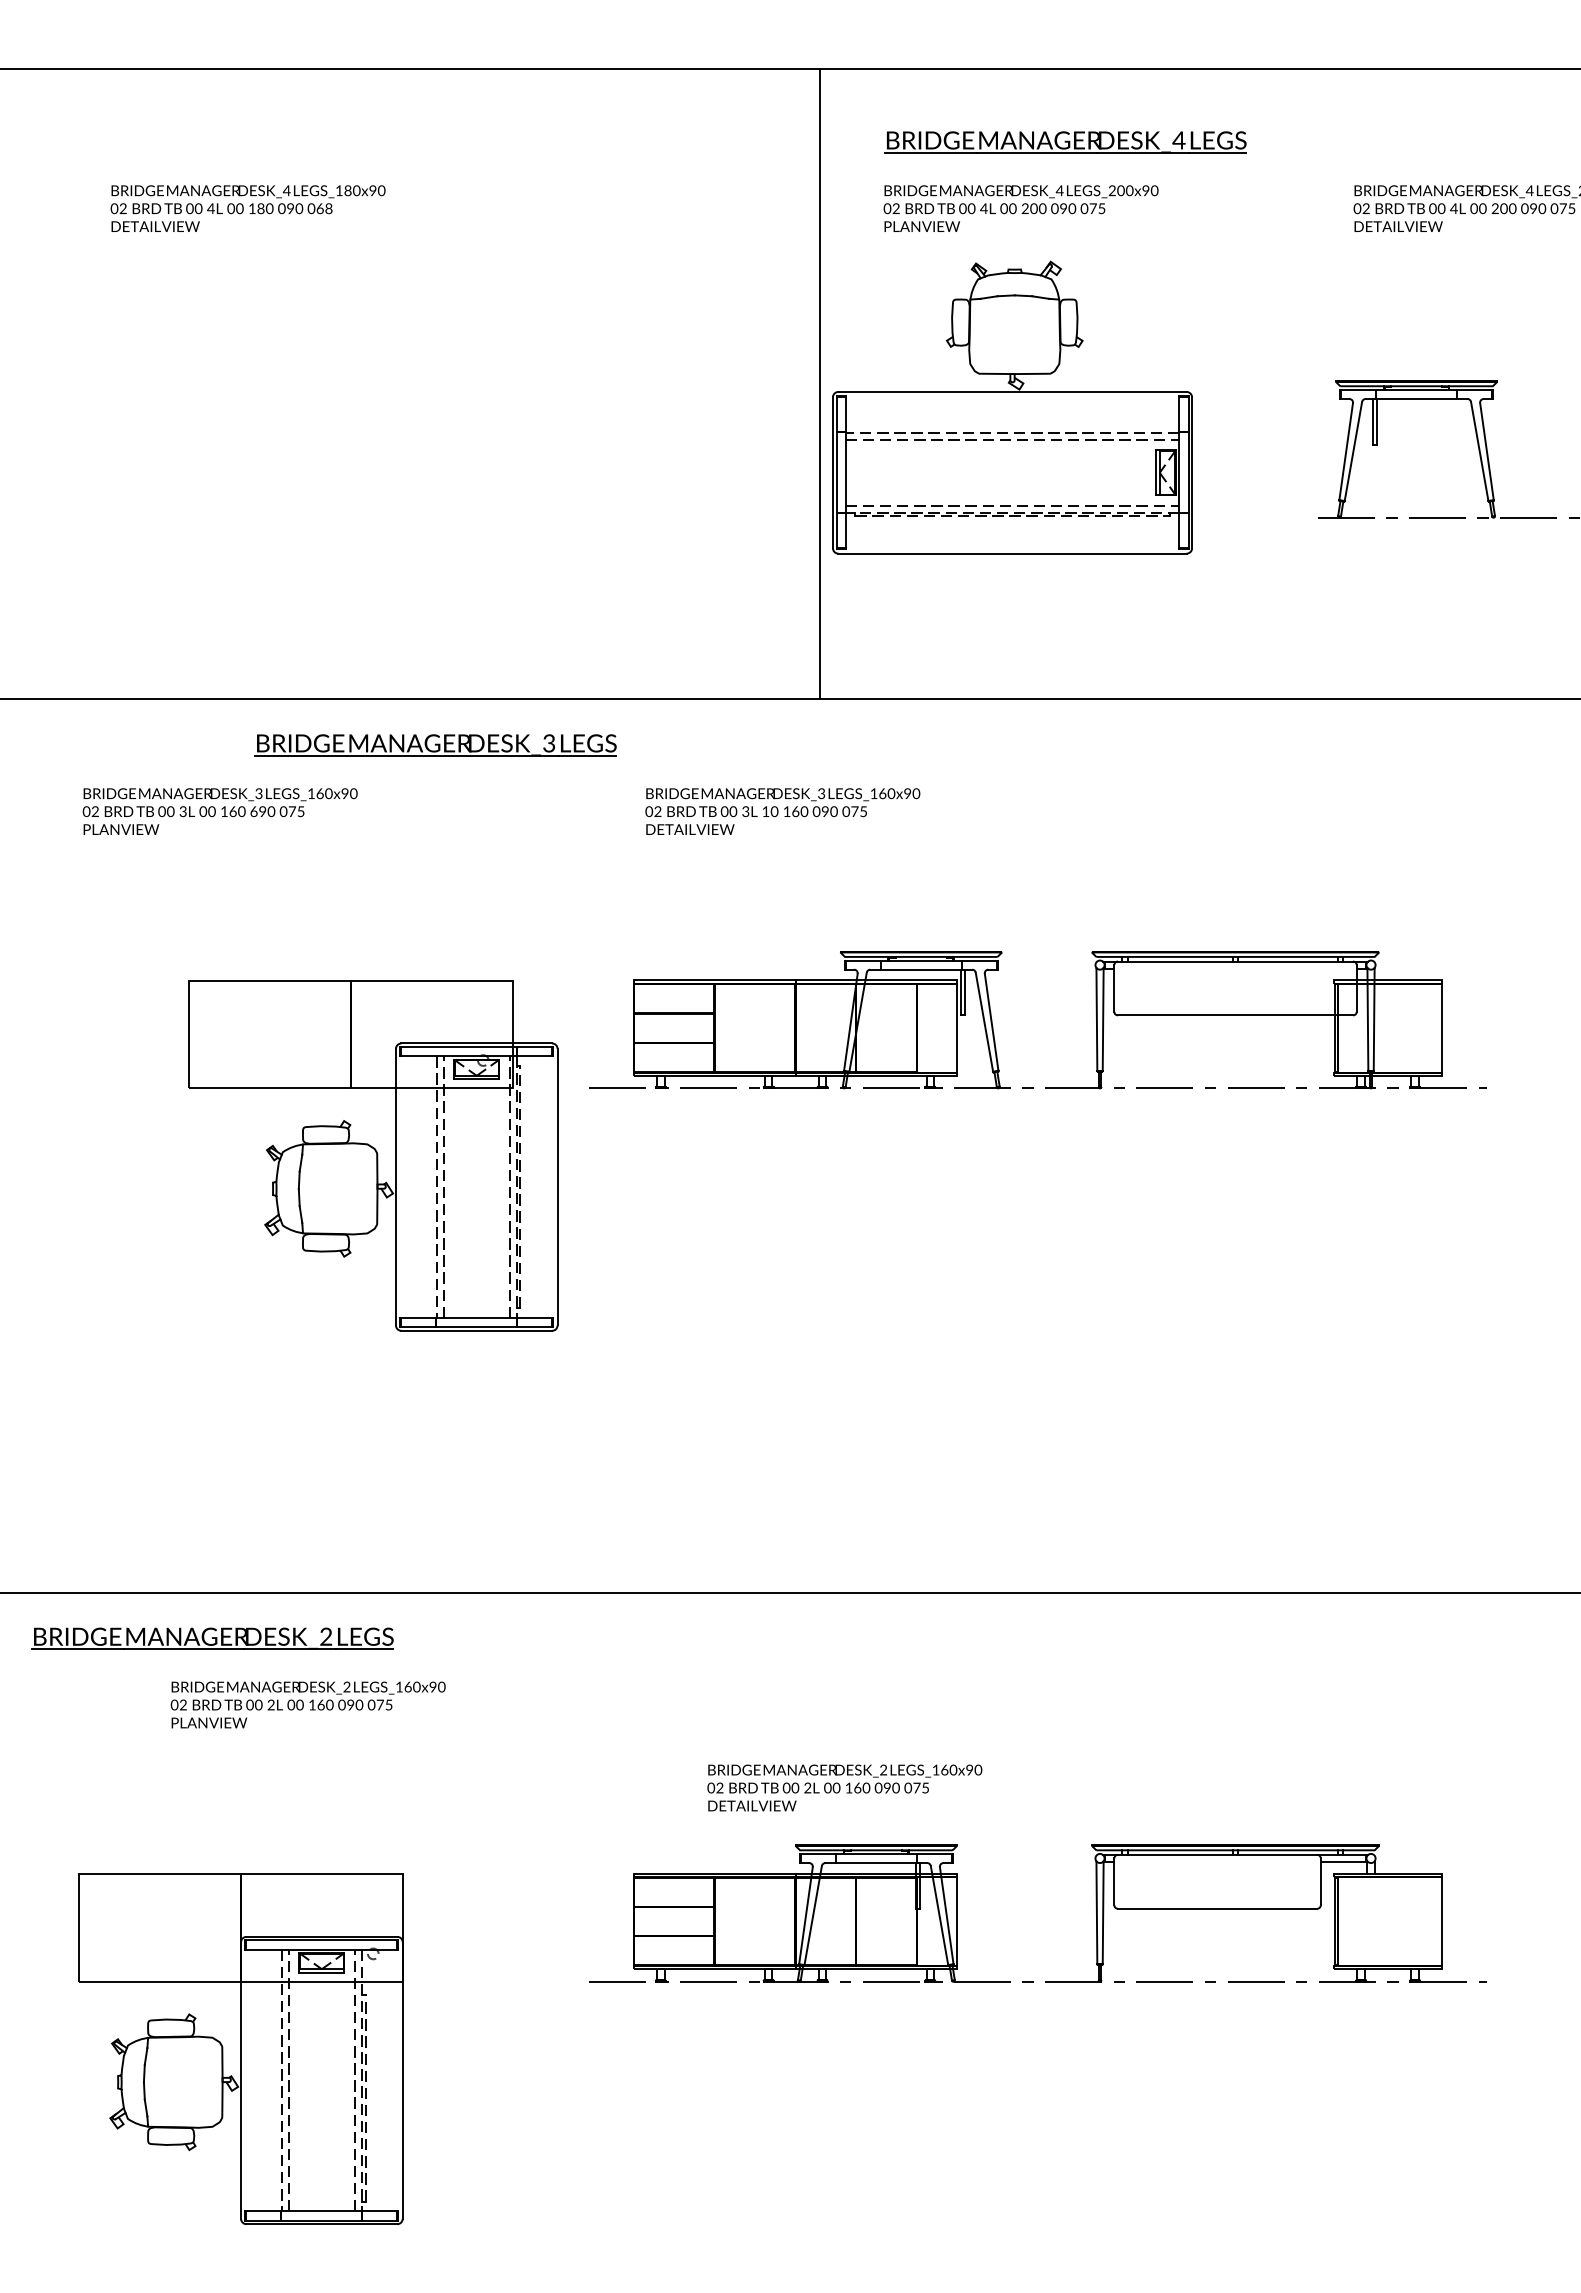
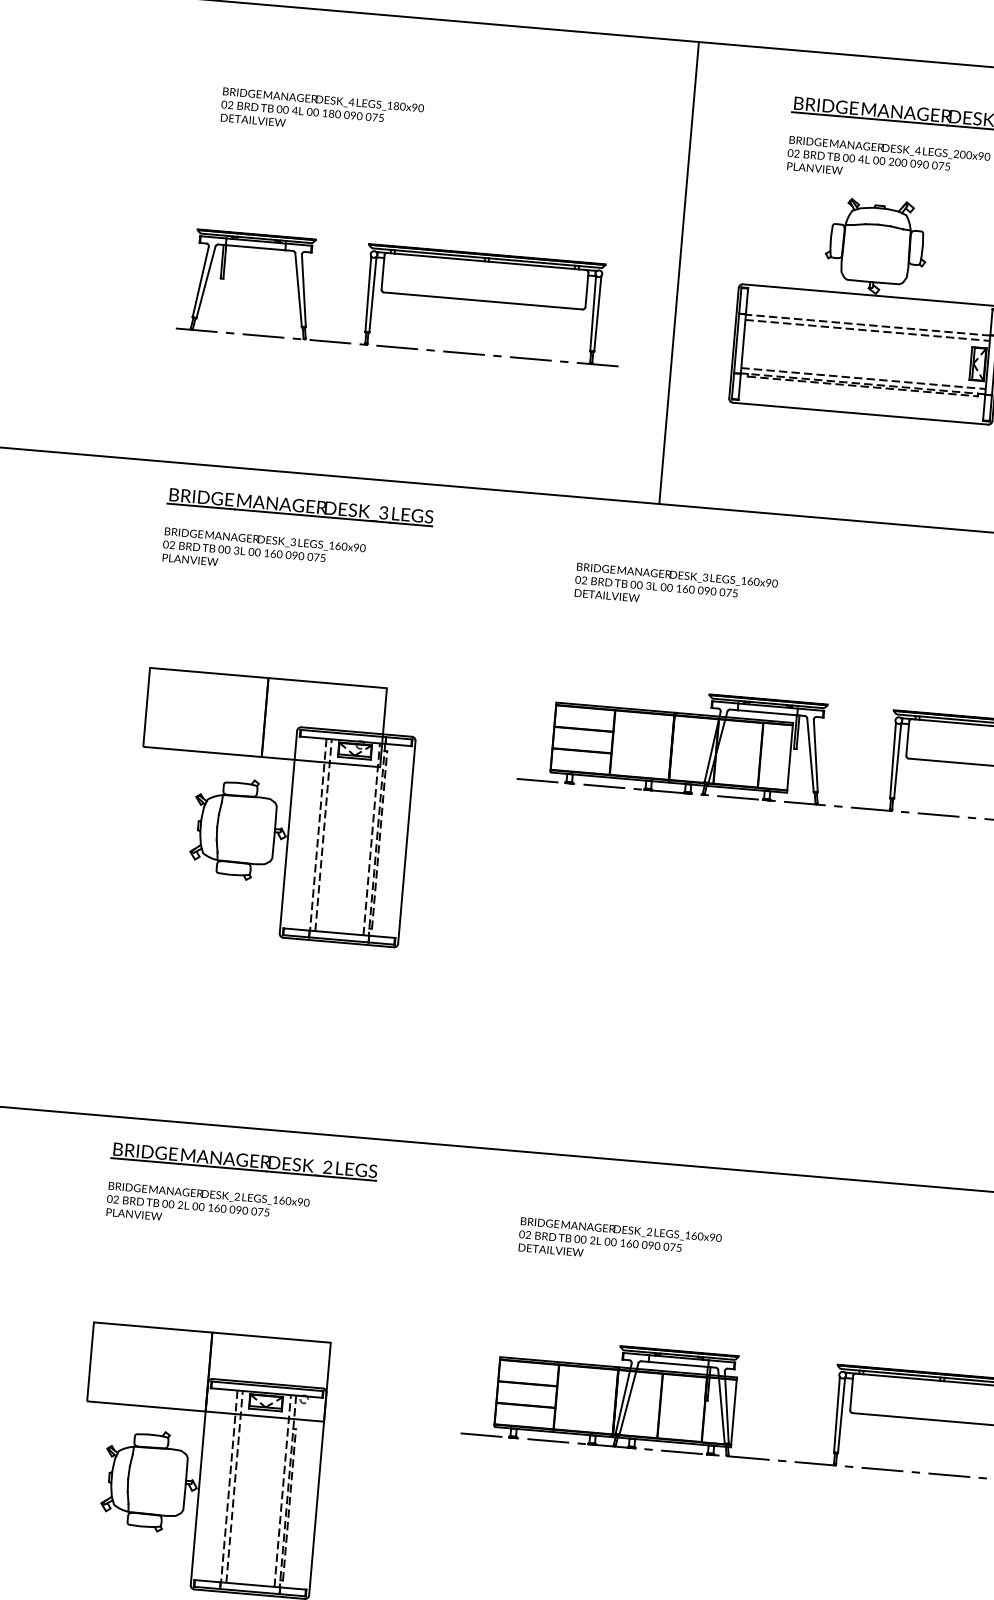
text: (324, 208) -> (378, 117), 068 -> 075
line: (820, 383) -> (679, 272), moved
part: (376, 449) -> (401, 297), added
part: (435, 745) -> (300, 507), moved
text: (253, 811) -> (288, 554), 690 -> 090
text: (765, 811) -> (663, 587), 10 -> 00
part: (373, 1155) -> (273, 807), moved
part: (212, 1638) -> (244, 1161), moved
text: (307, 1704) -> (207, 1207), moved
text: (844, 1787) -> (619, 1242), moved

